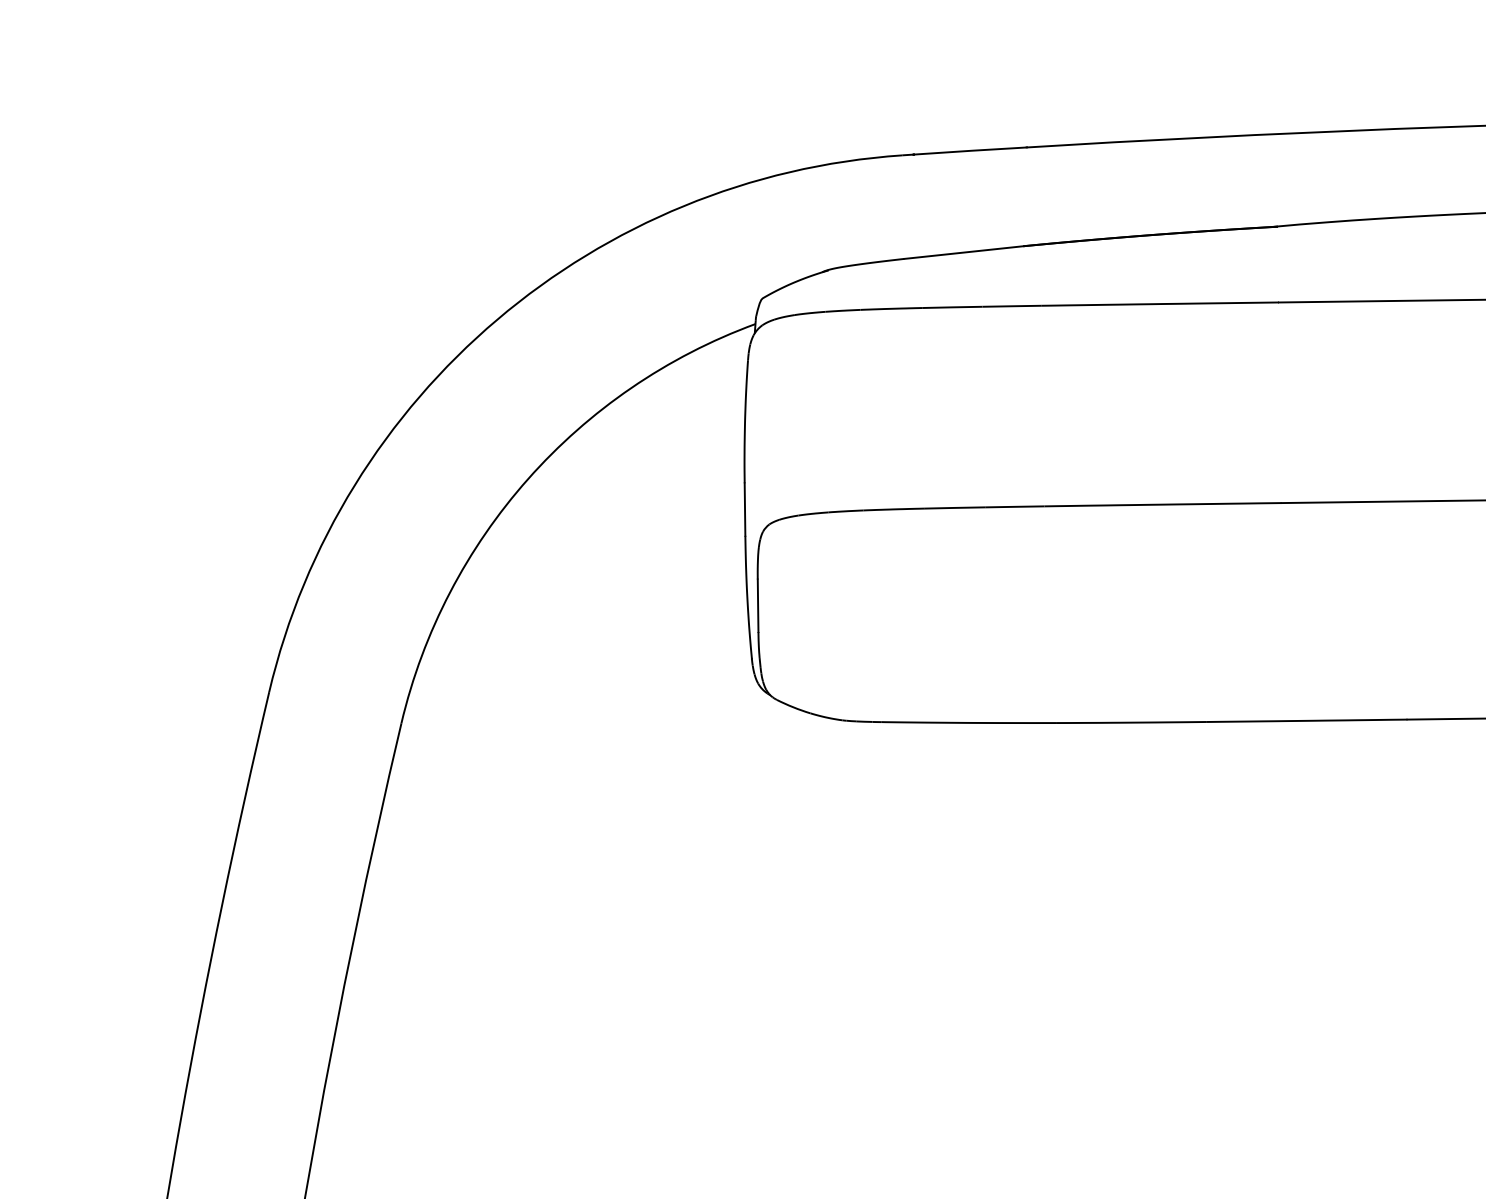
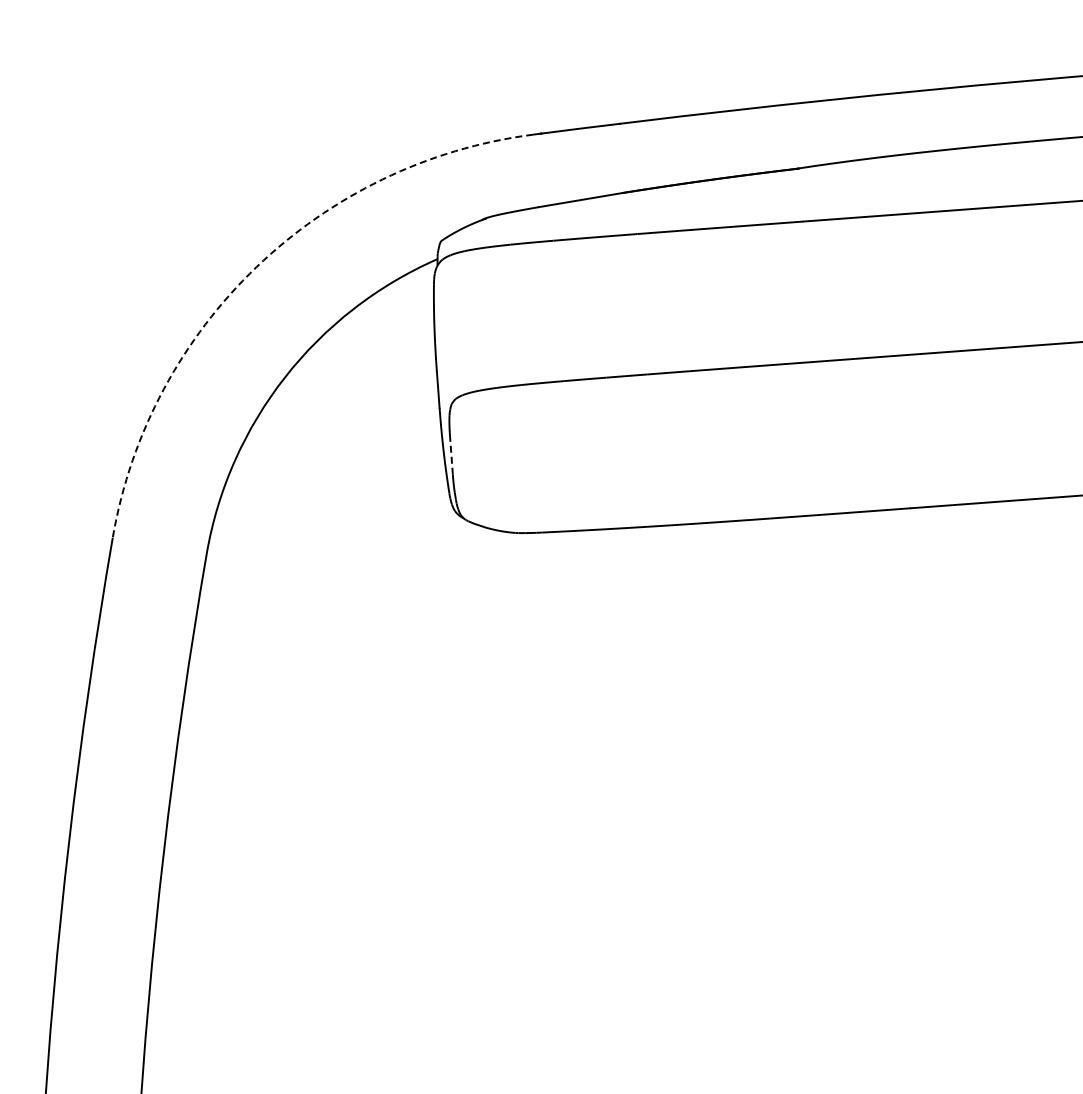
arc: (497, 320) -> (256, 267), solid -> dashed
line: (758, 604) -> (451, 455), solid -> dashed

